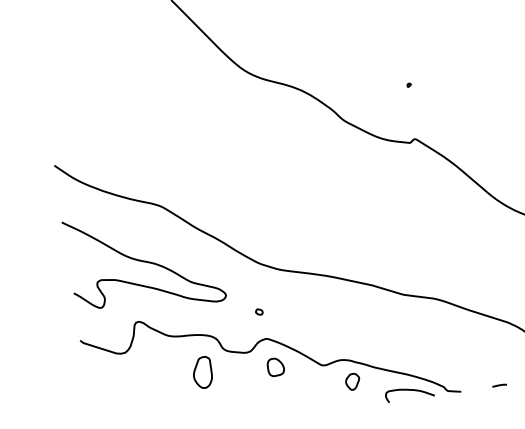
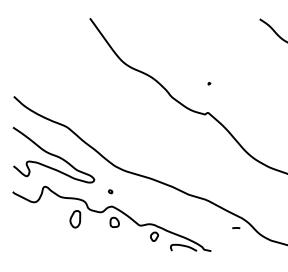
line: (500, 386) -> (236, 228), moved

